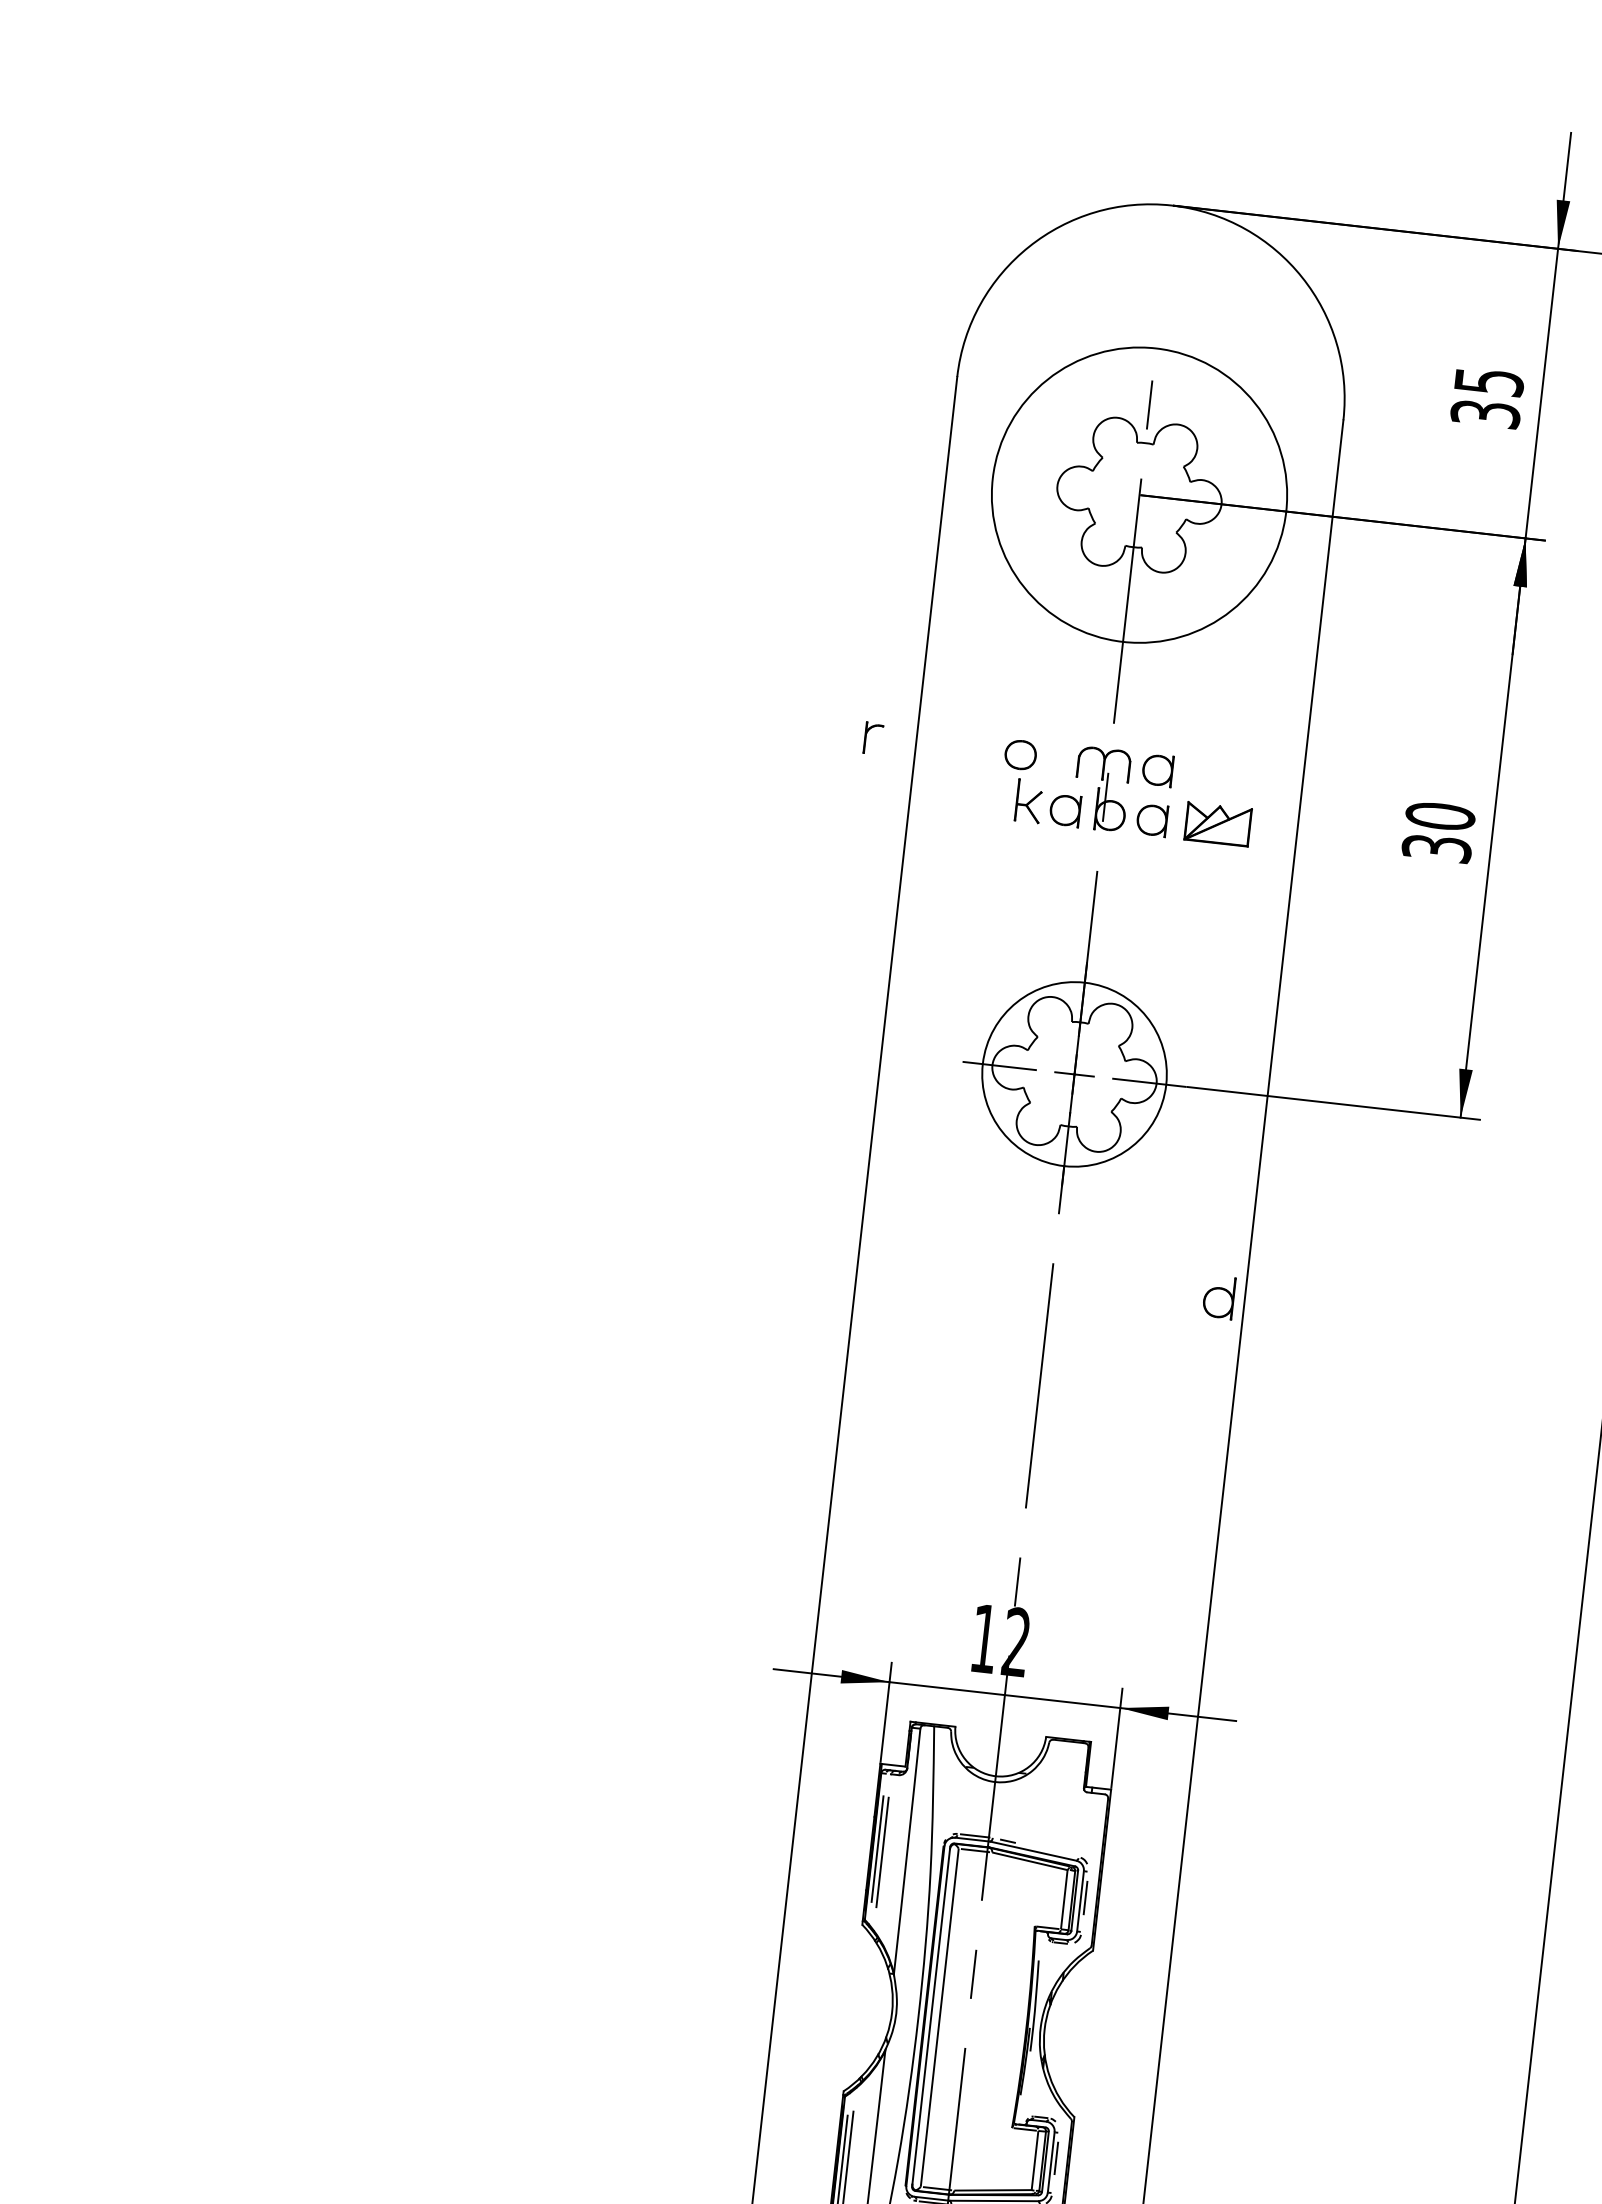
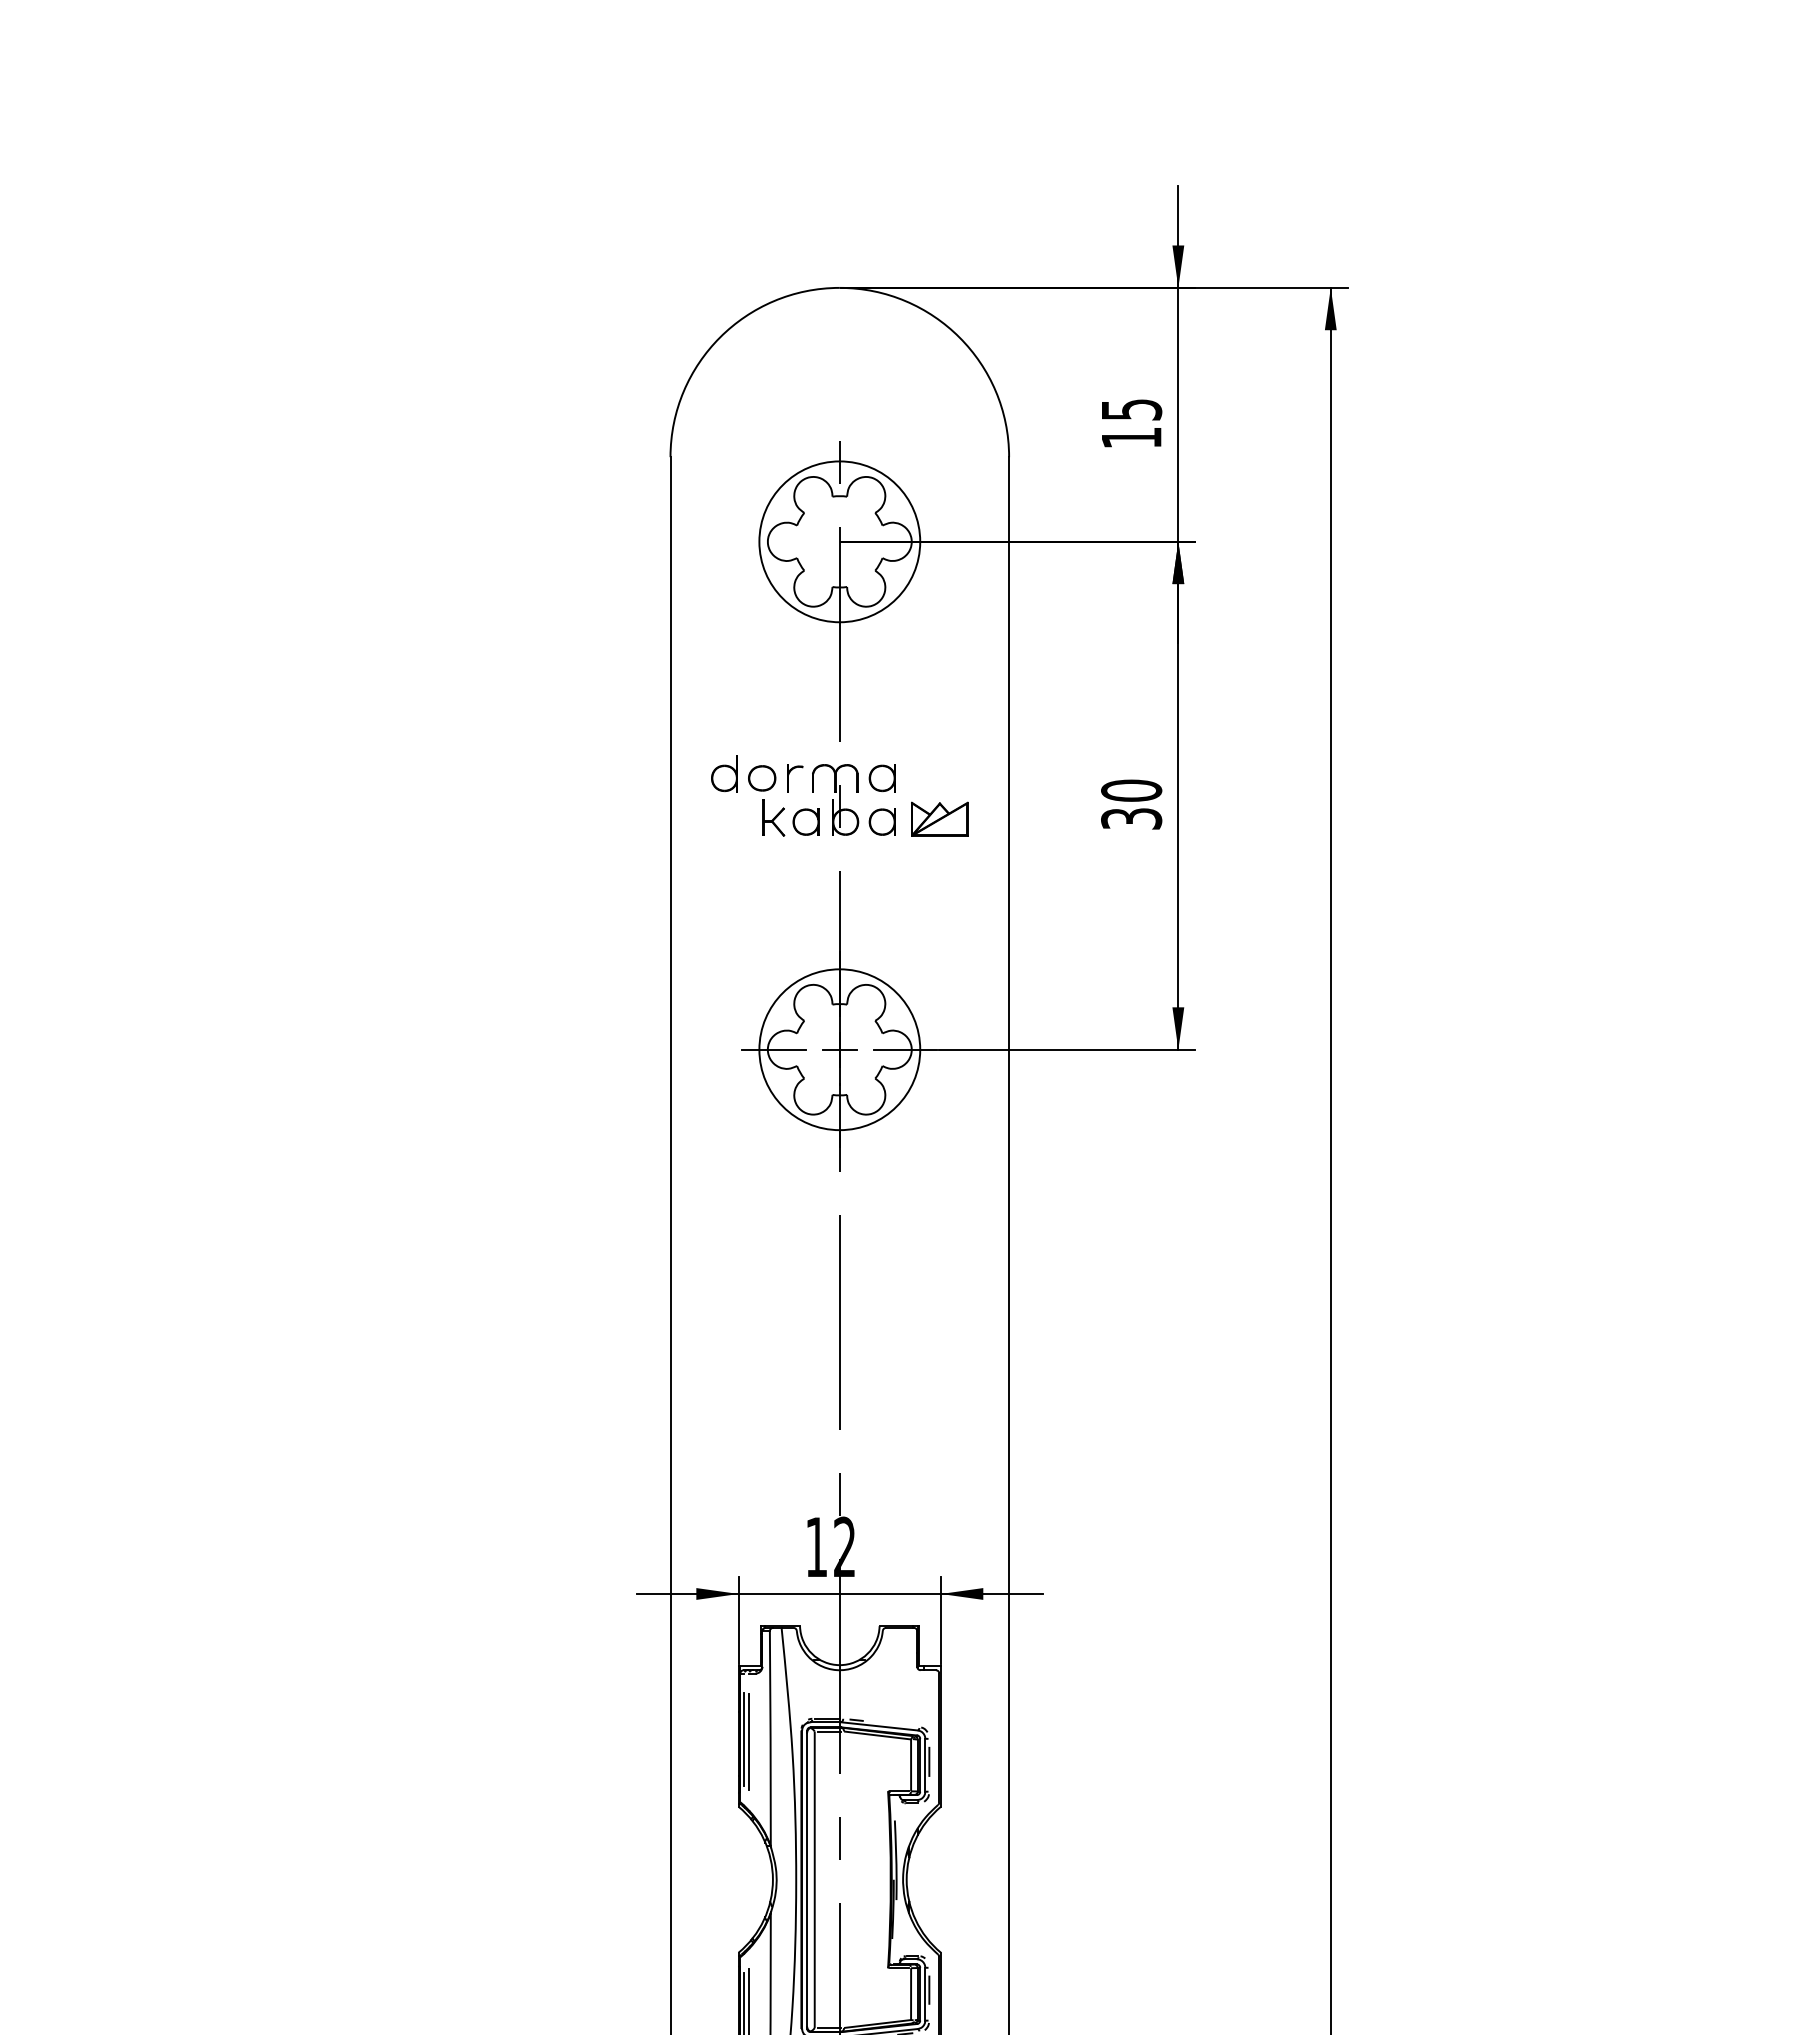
text: (1485, 413) -> (1131, 437), 35 -> 15
circle: (1139, 494) -> (839, 541), size x0.62
part: (865, 737) -> (788, 778), moved
part: (1218, 1297) -> (724, 773), moved

